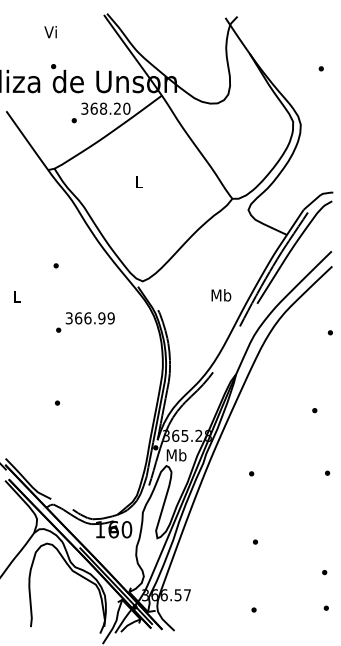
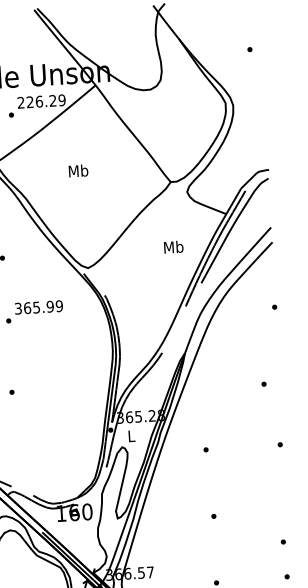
text: (105, 108) -> (41, 101), 368.20 -> 226.29
text: (138, 181) -> (77, 170), L -> Mb
text: (221, 295) -> (173, 247), moved
text: (87, 318) -> (36, 307), 366.99 -> 365.99
text: (176, 455) -> (131, 436), Mb -> L

